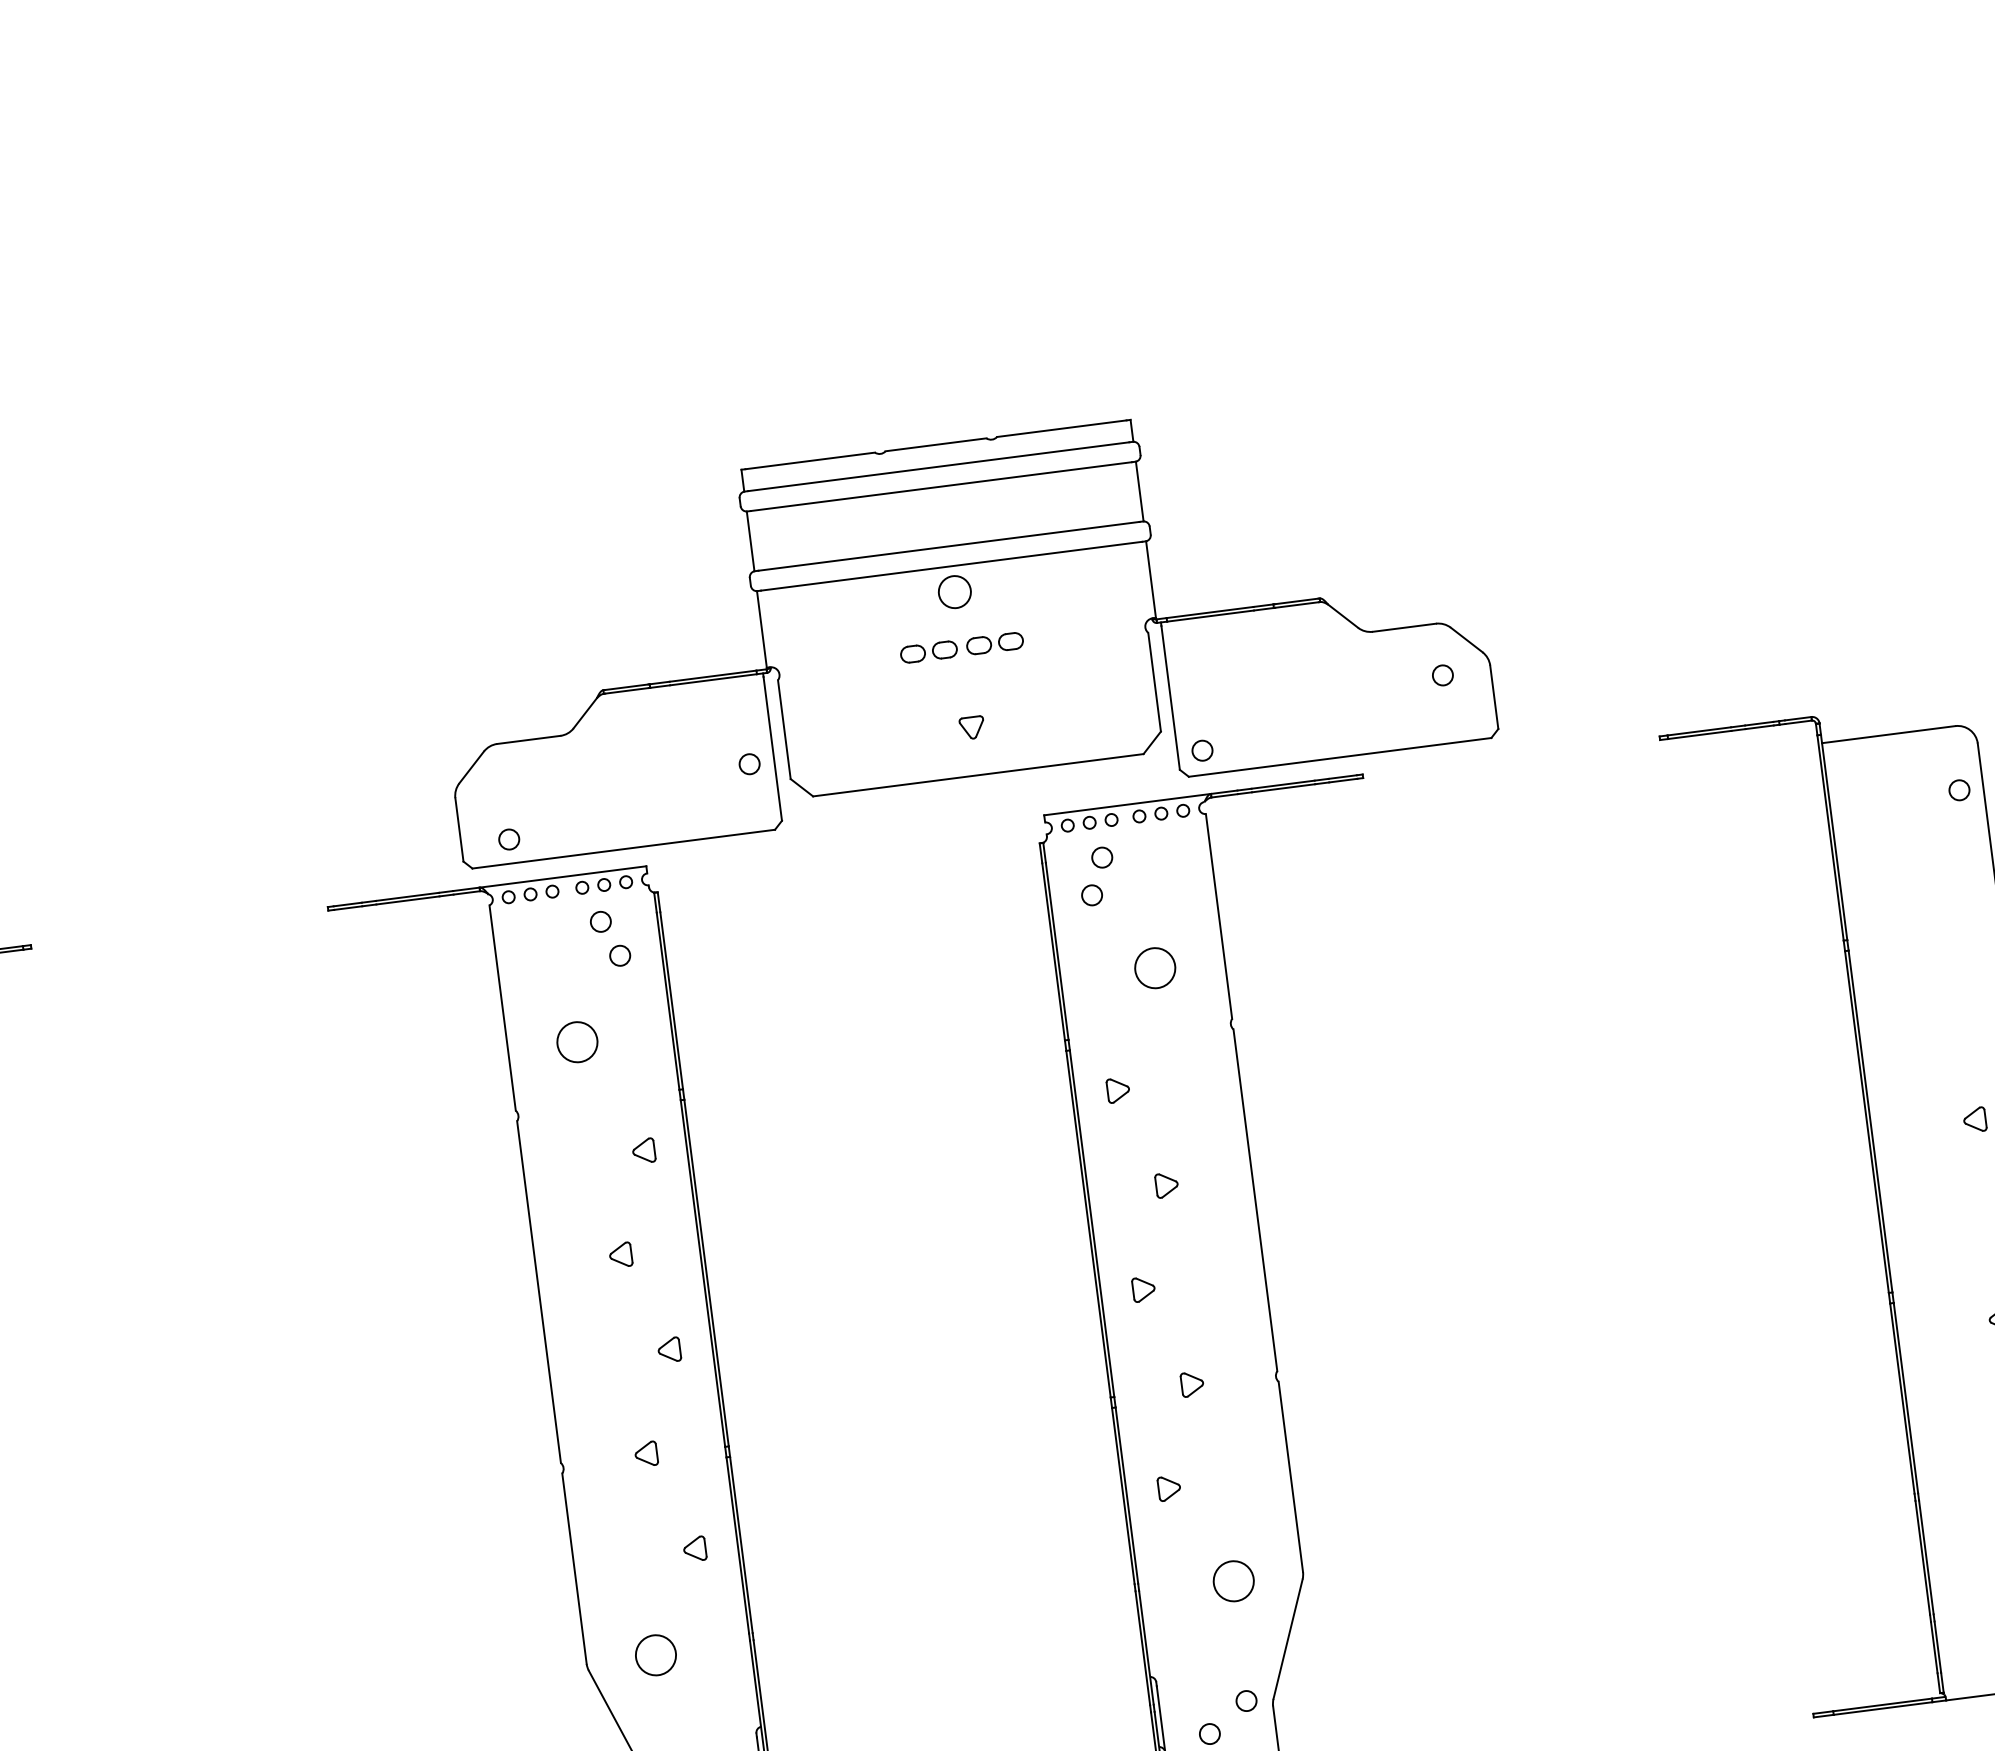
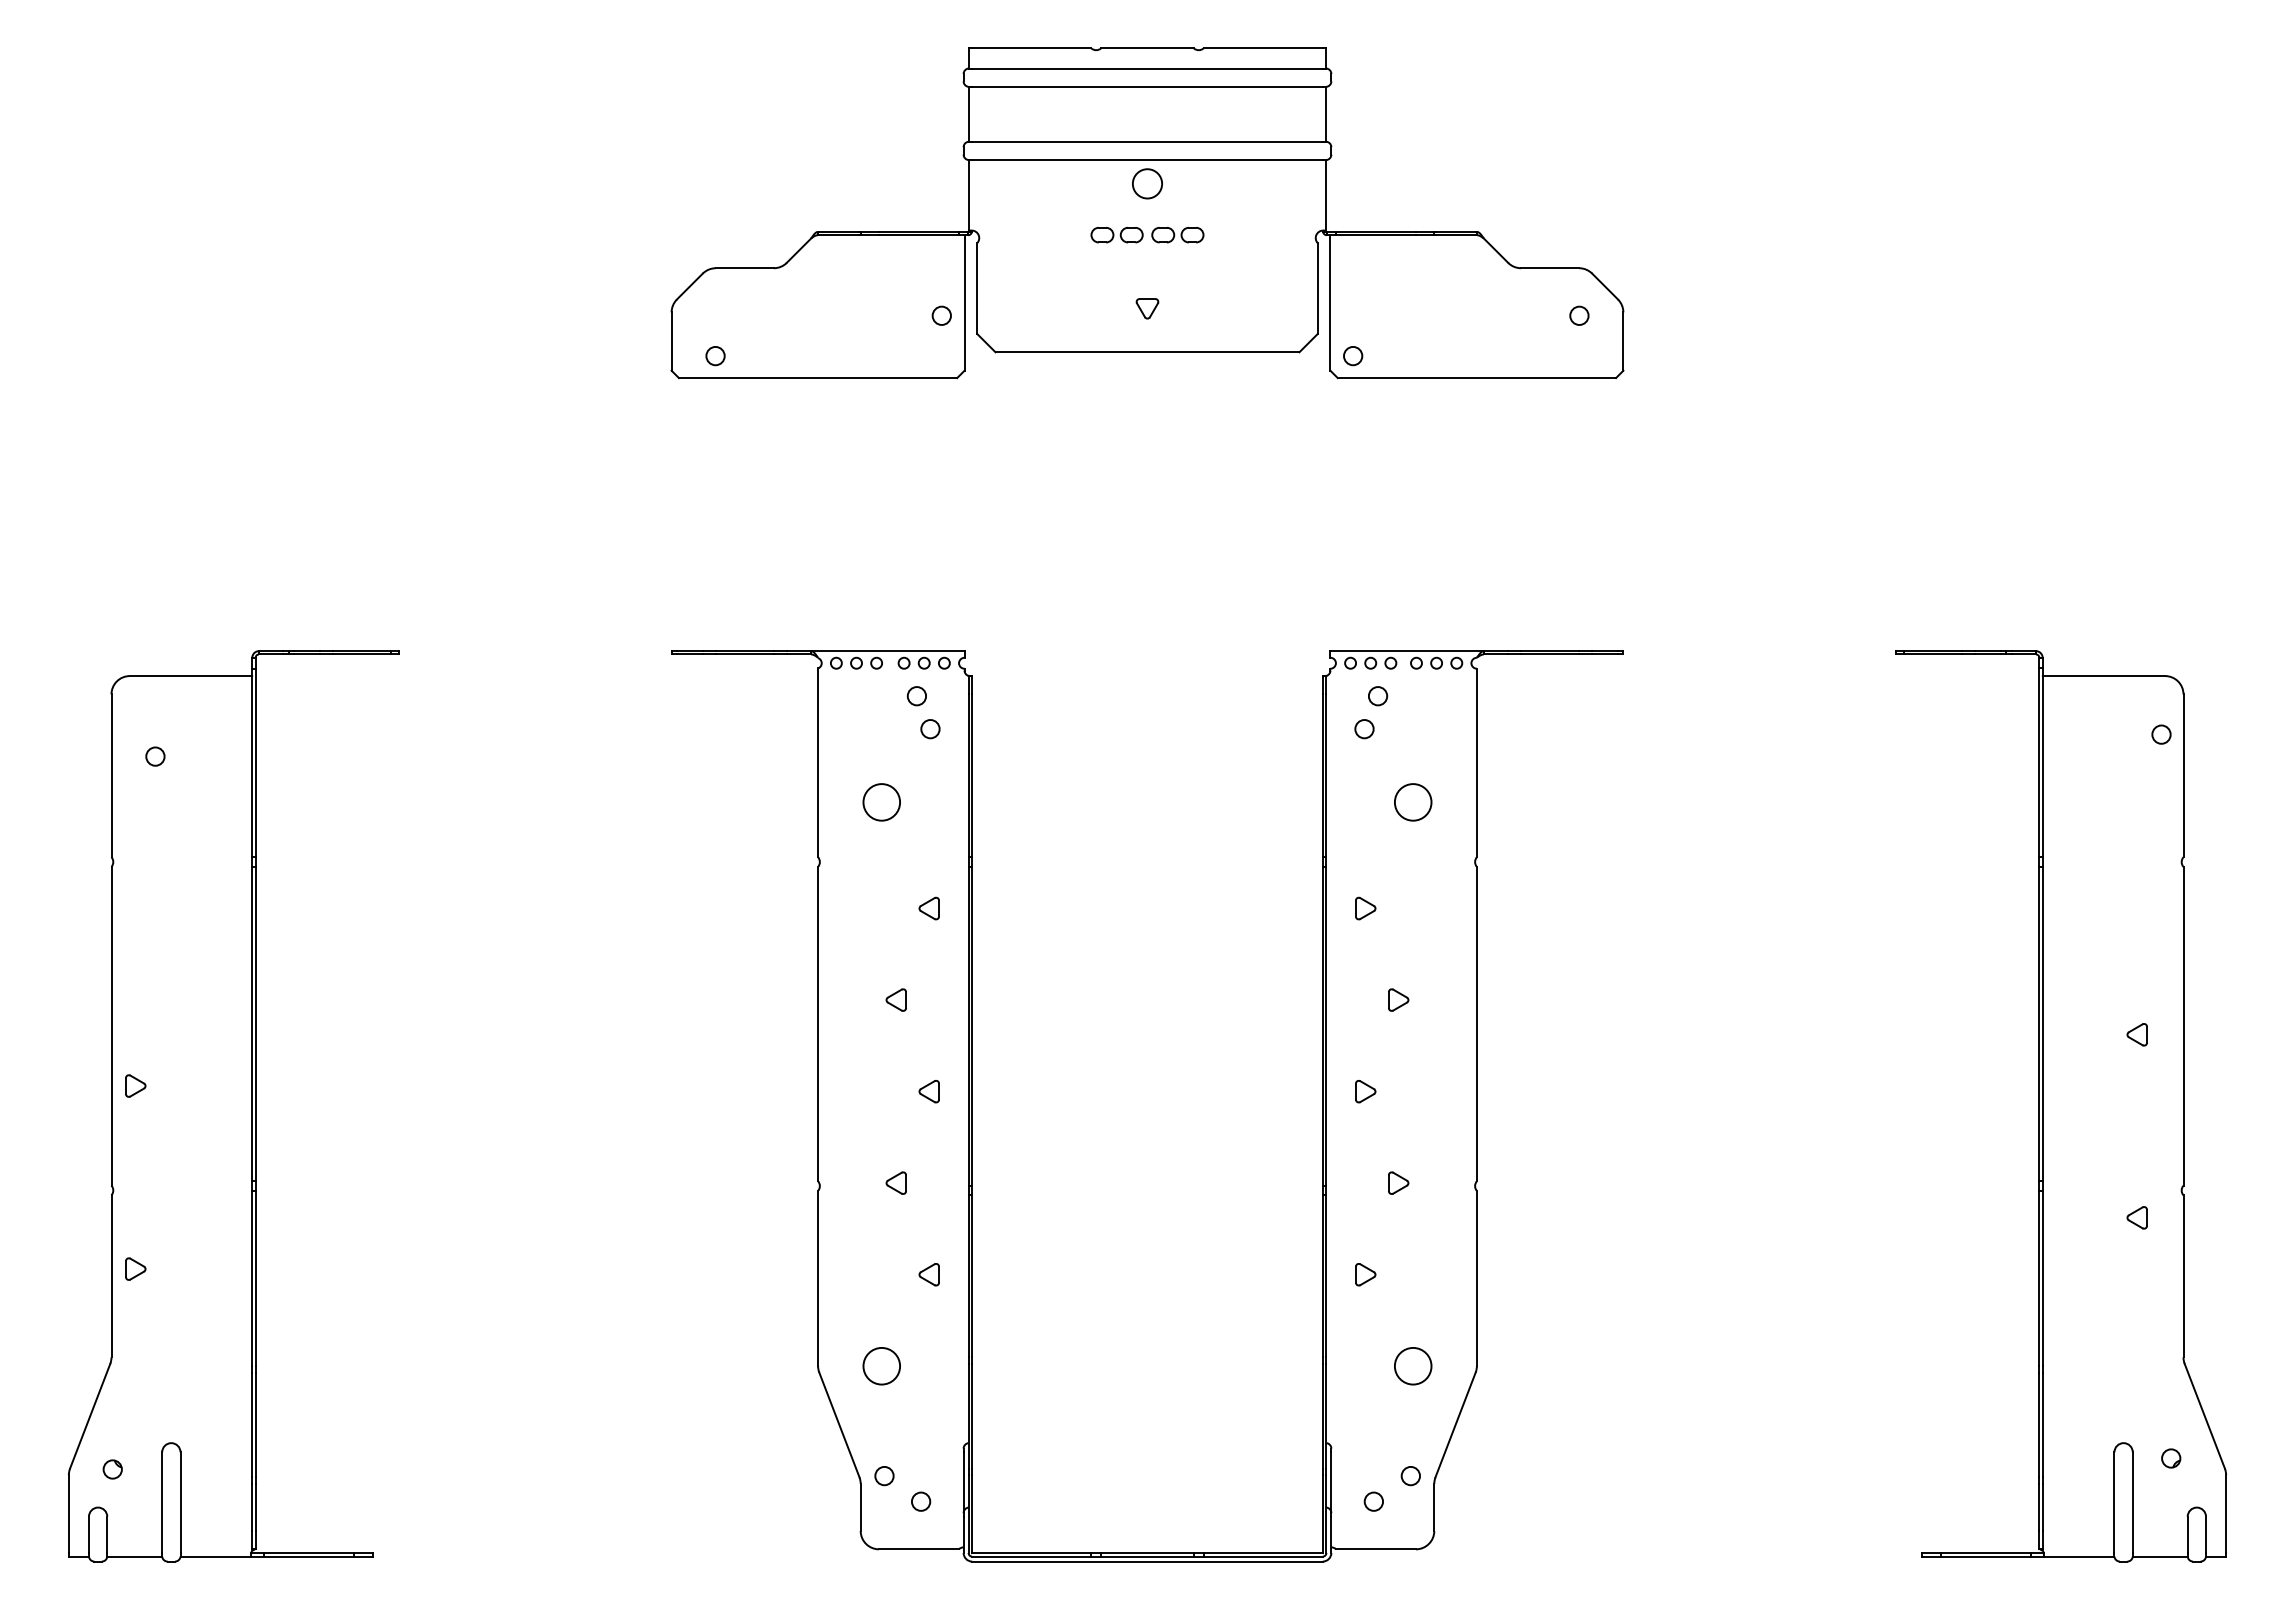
part: (959, 624) -> (1147, 213), moved

